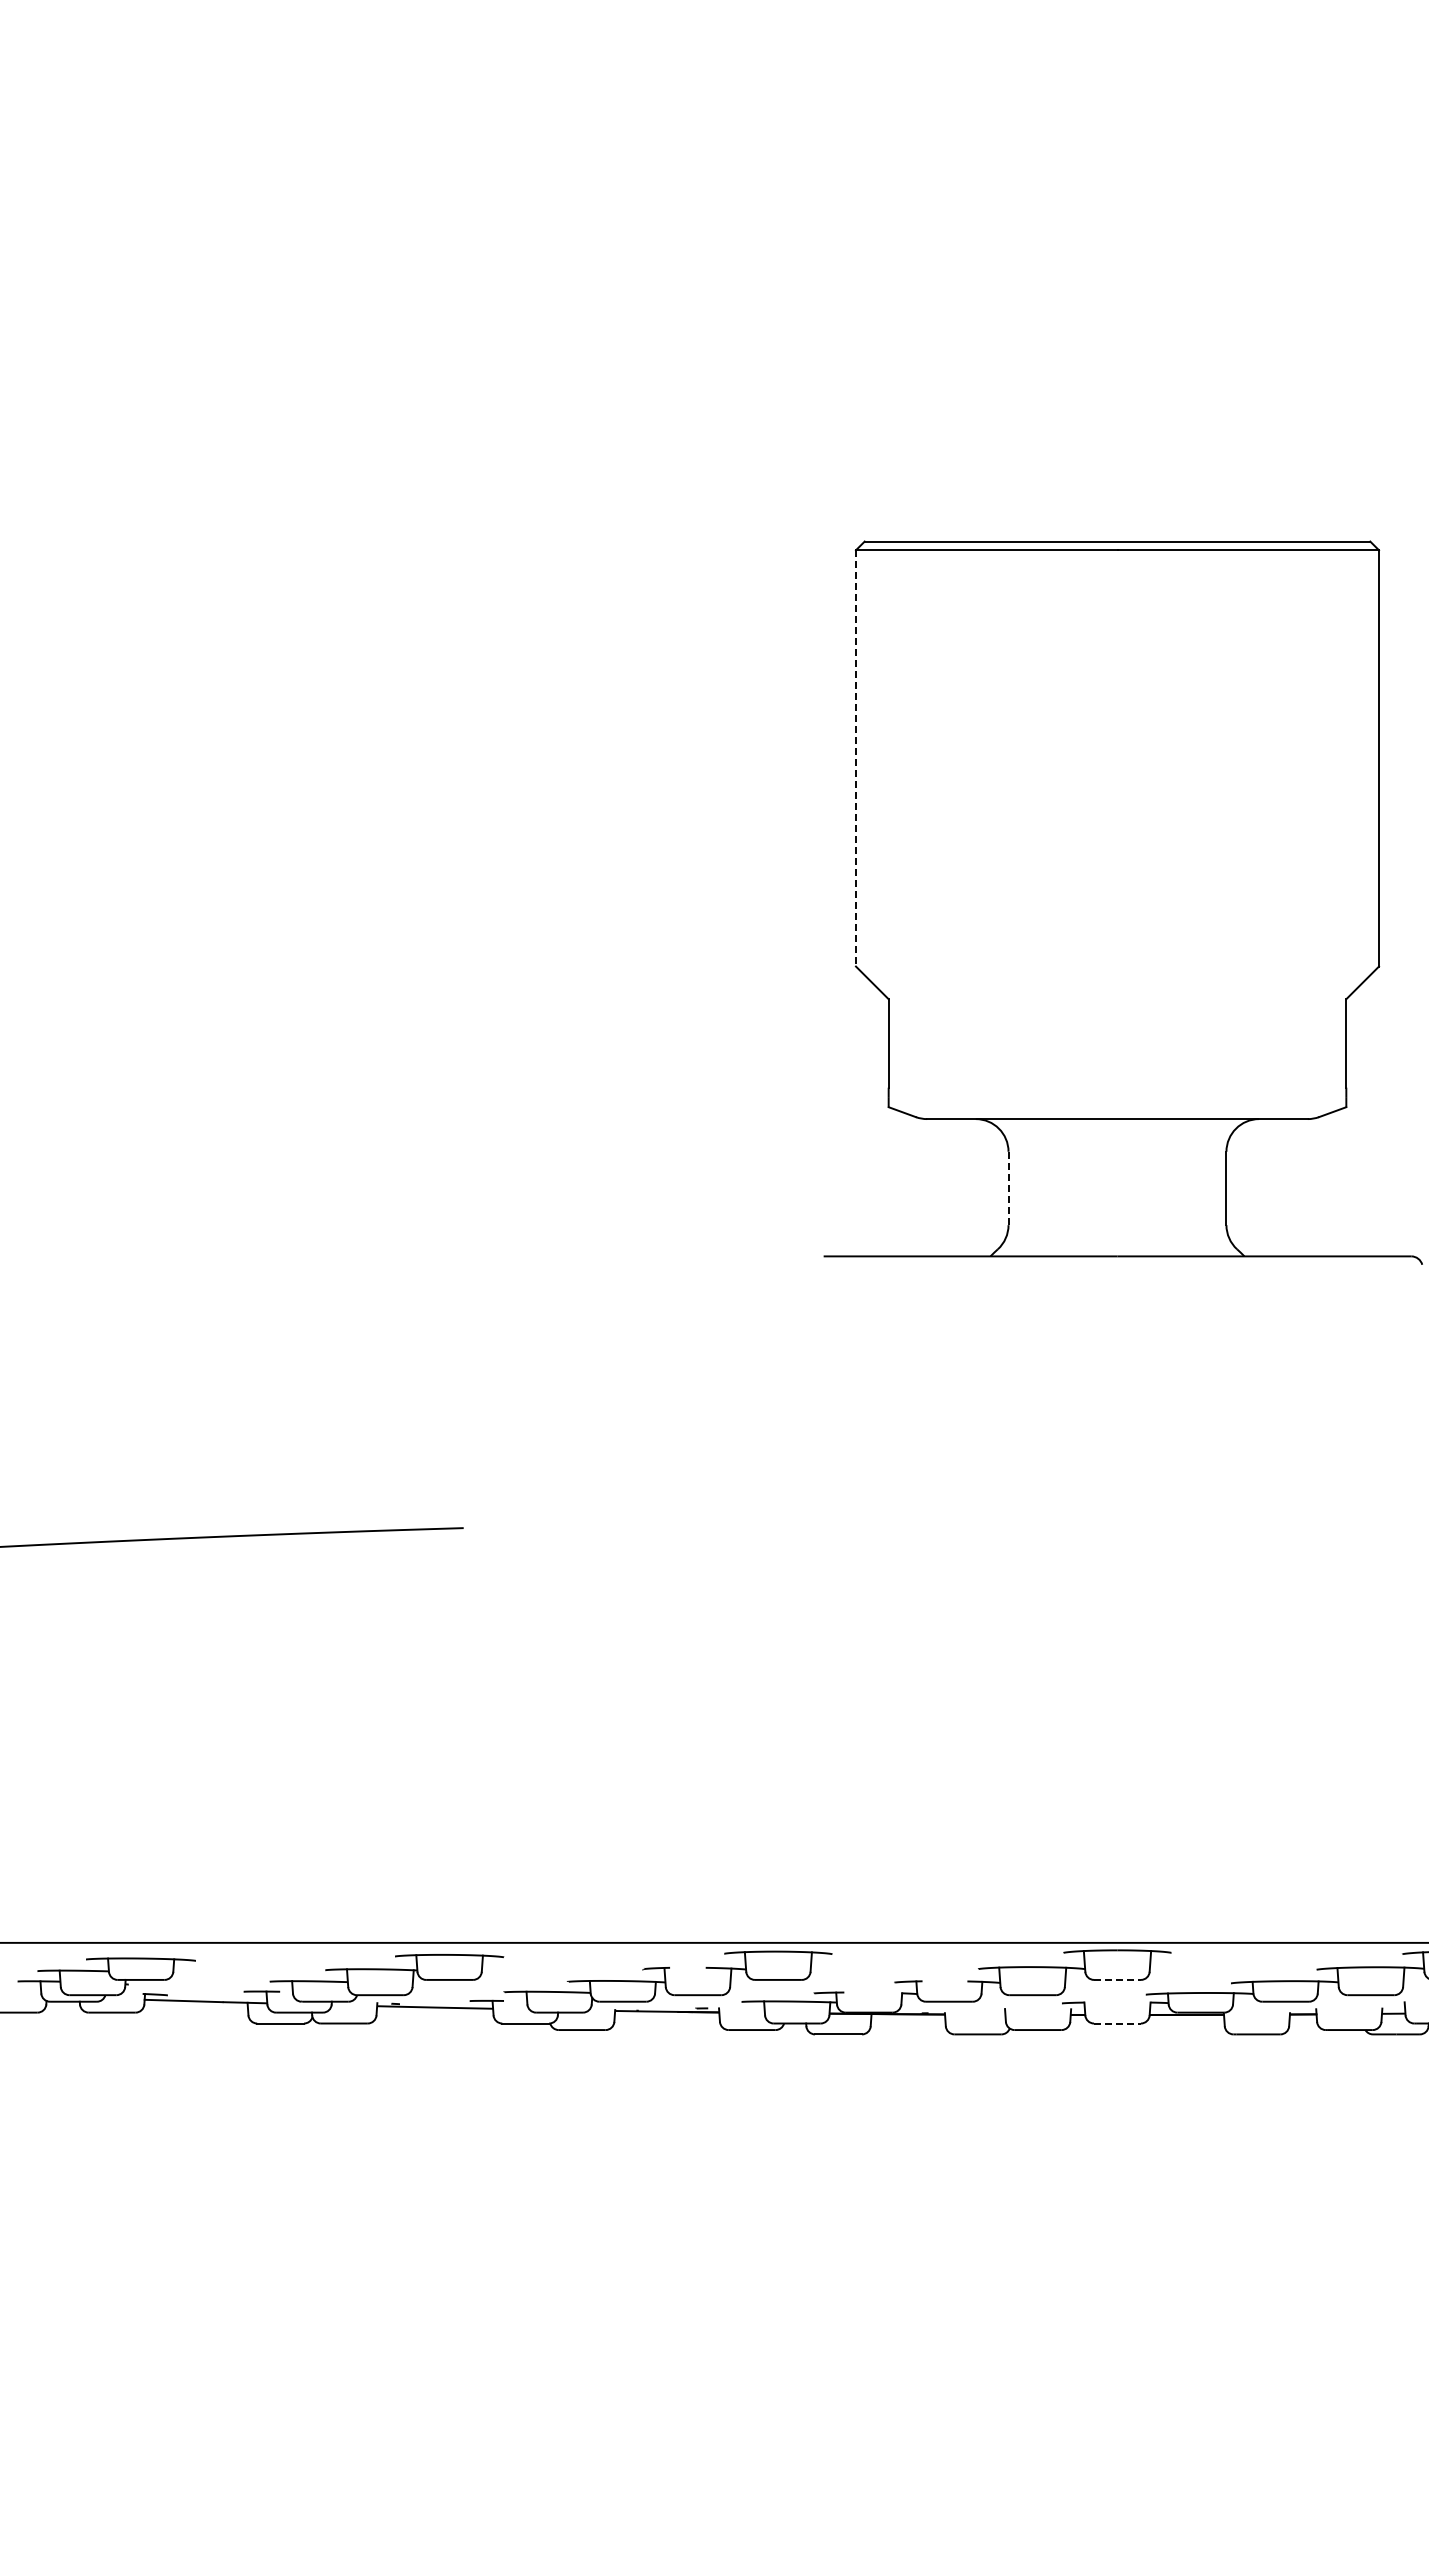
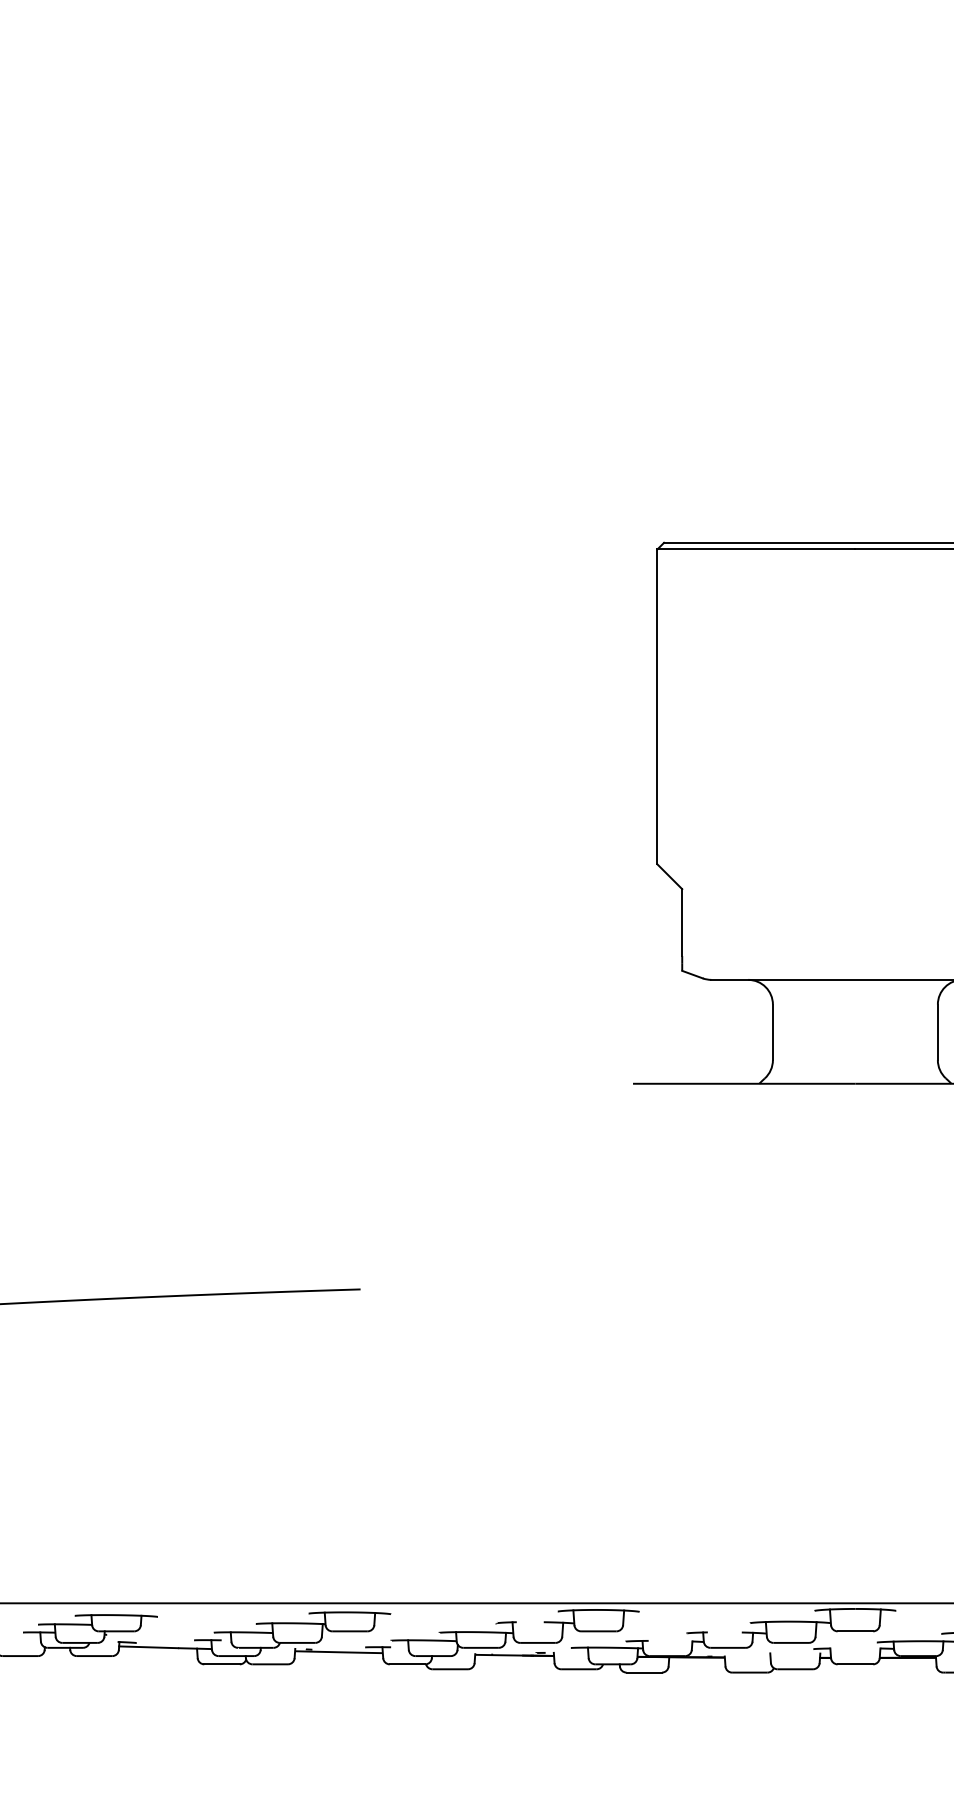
line: (855, 758) -> (657, 706), dashed -> solid
line: (1008, 1188) -> (772, 1032), dashed -> solid
line: (1117, 1979) -> (855, 1631), dashed -> solid
line: (1117, 2023) -> (855, 1664), dashed -> solid

